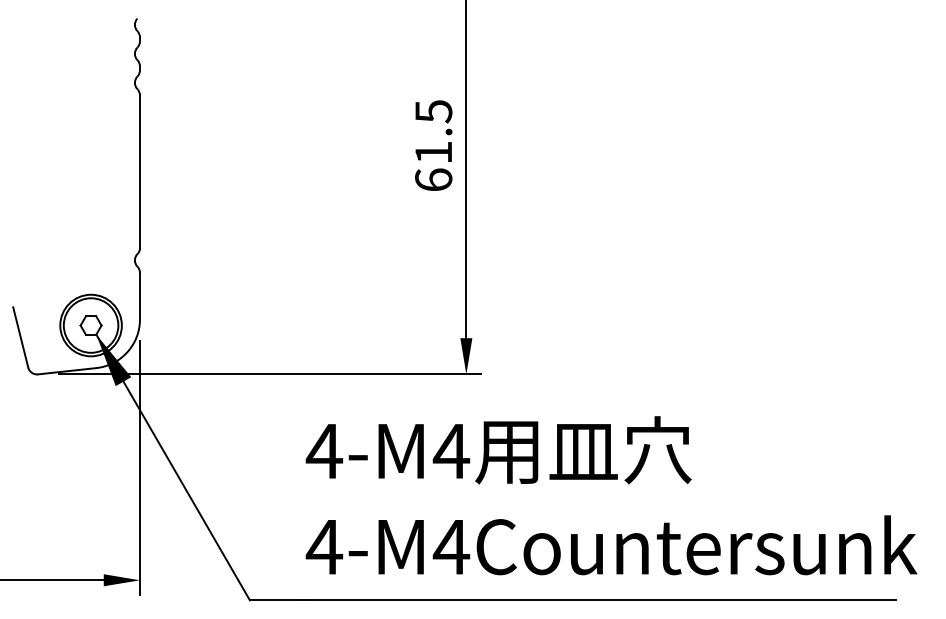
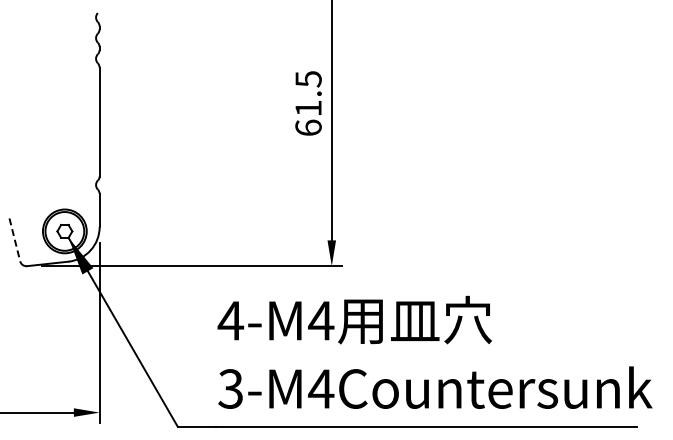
line: (20, 338) -> (14, 240), solid -> dashed
text: (323, 546) -> (230, 388), 4-M4Countersunk -> 3-M4Countersunk

